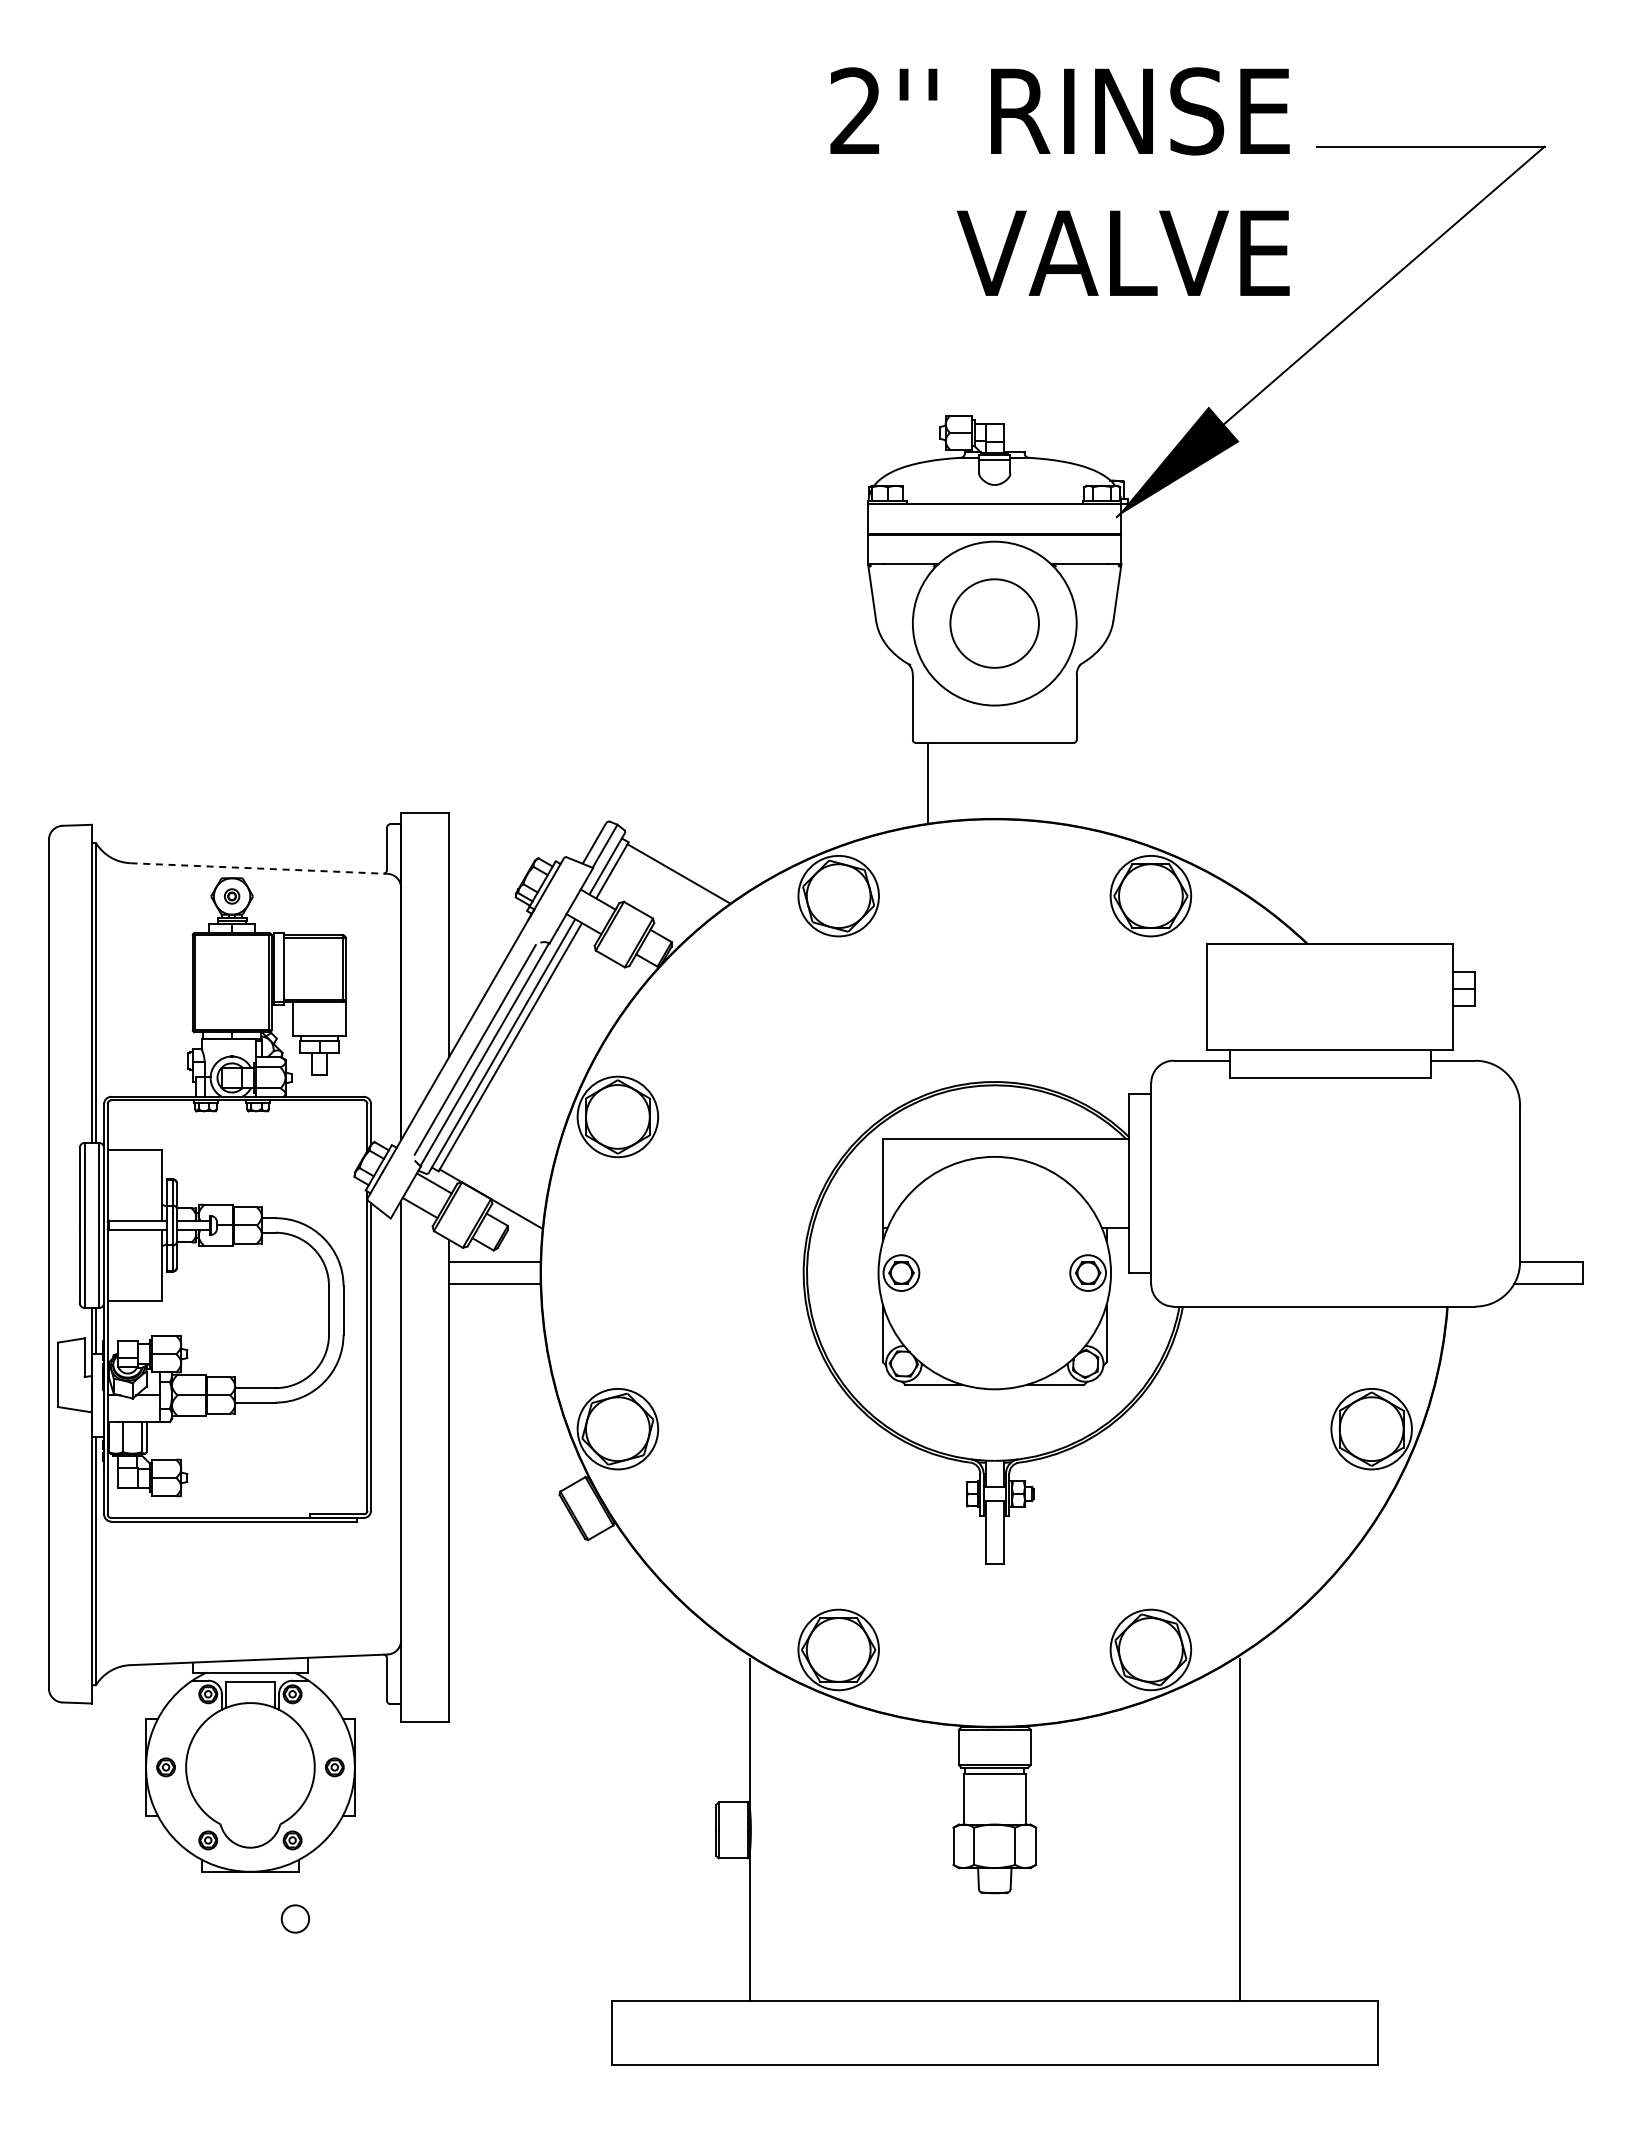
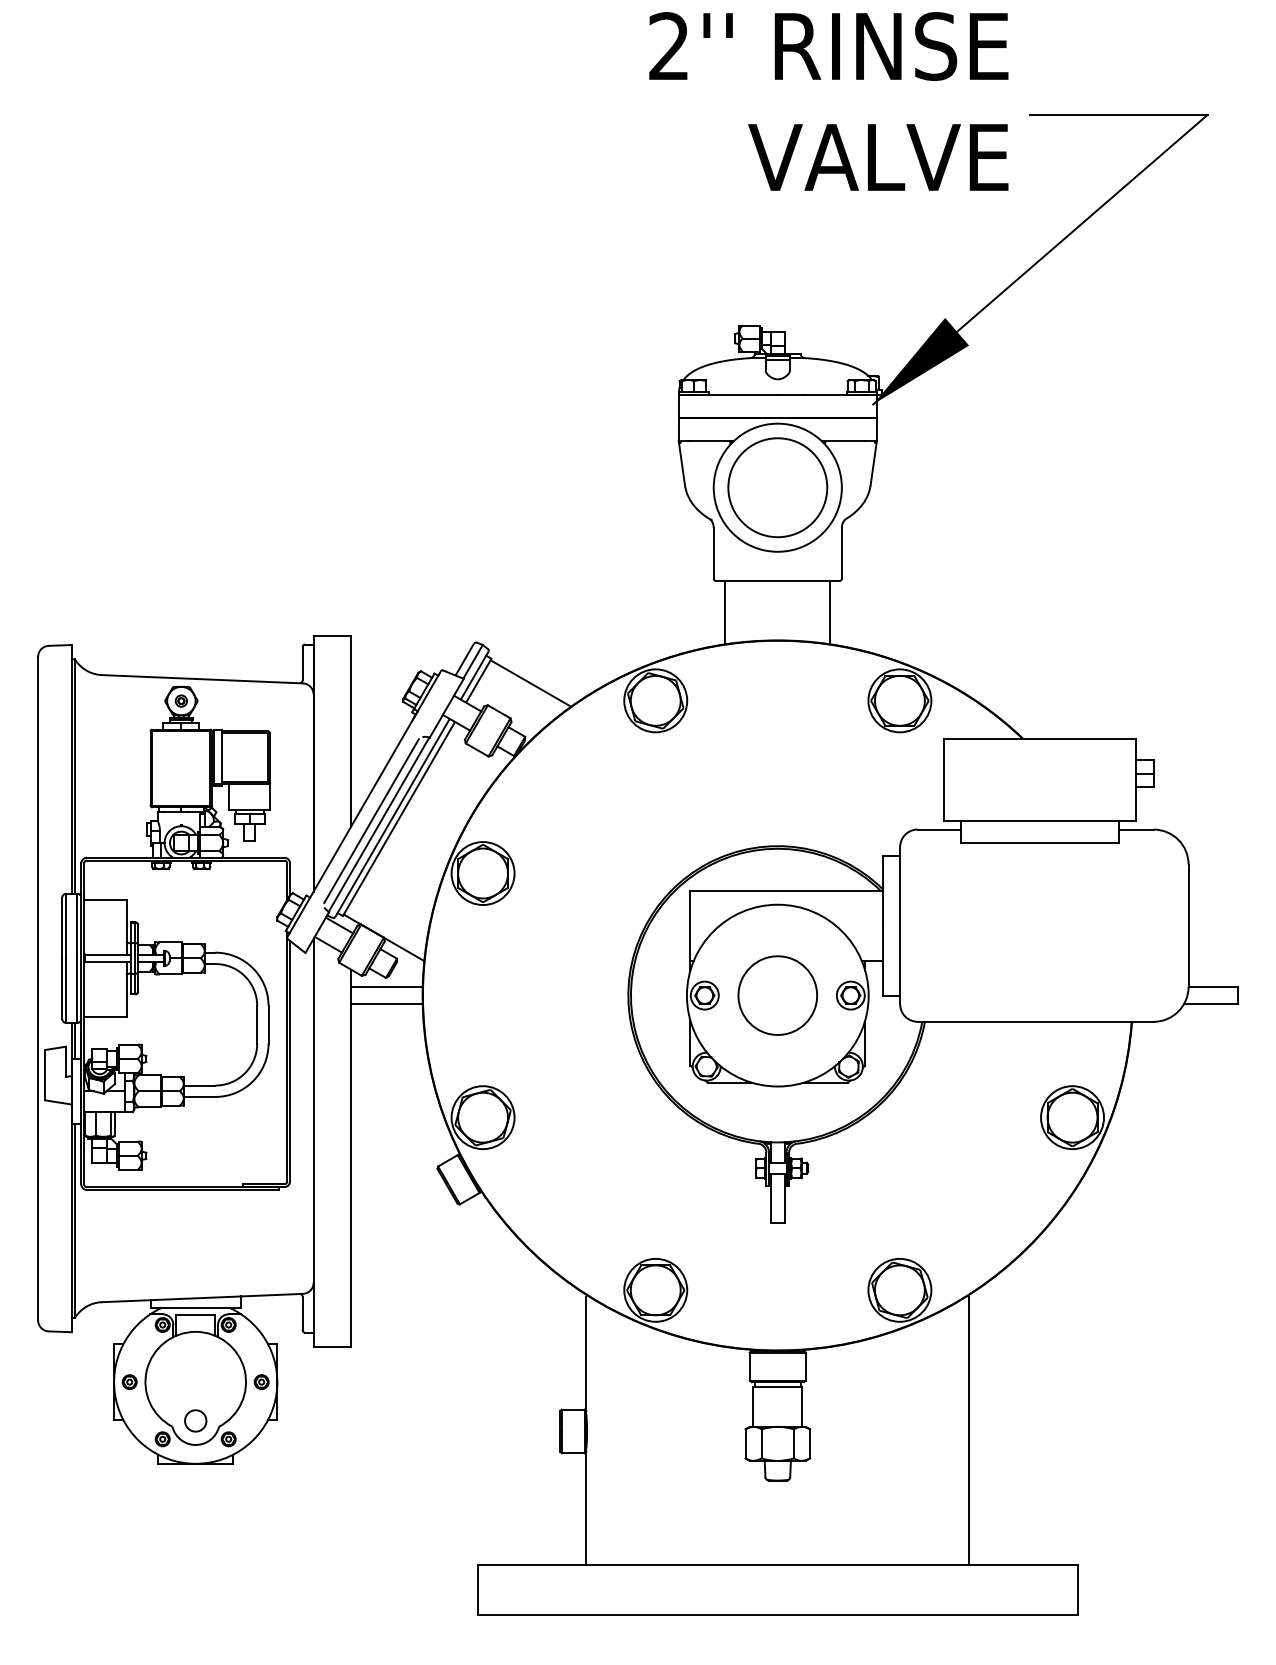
text: (1059, 181) -> (828, 101), moved
circle: (994, 623) -> (777, 487), size x1.43
line: (1061, 782) -> (829, 611), added
line: (259, 868) -> (202, 679), dashed -> solid
circle: (994, 1272) -> (777, 995), added
circle: (294, 1918) -> (194, 1420), moved

